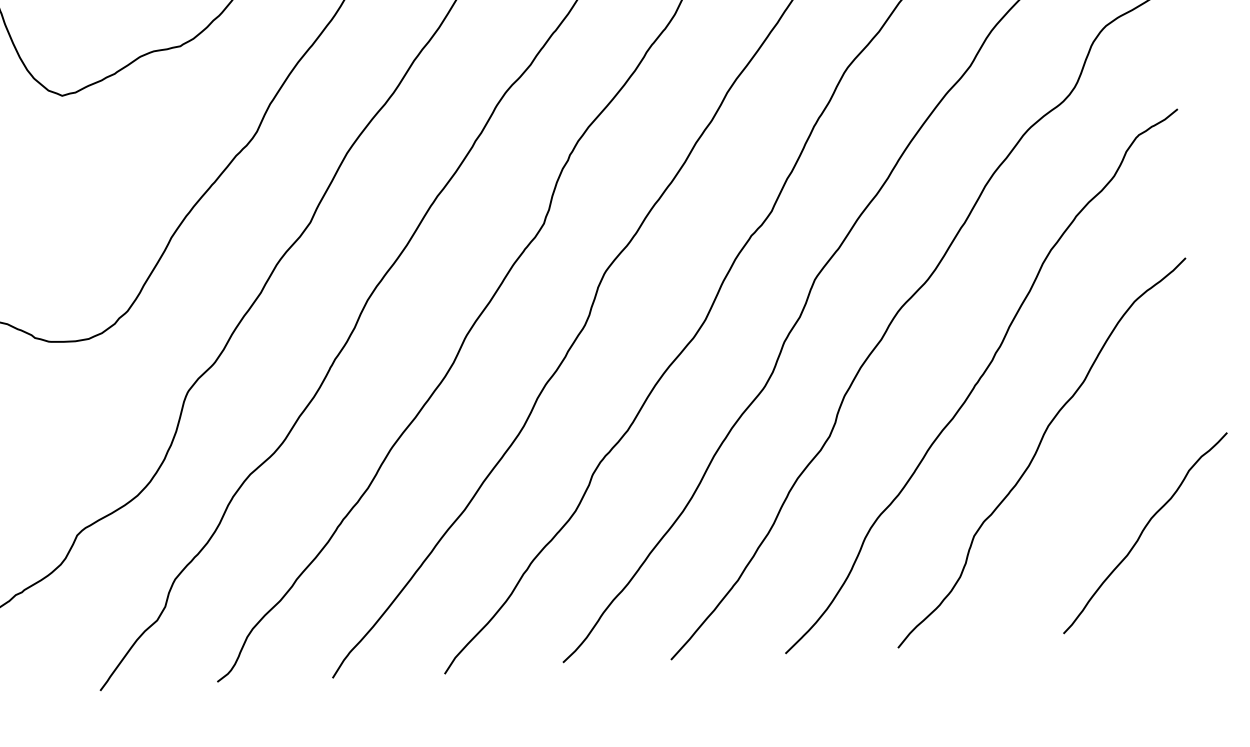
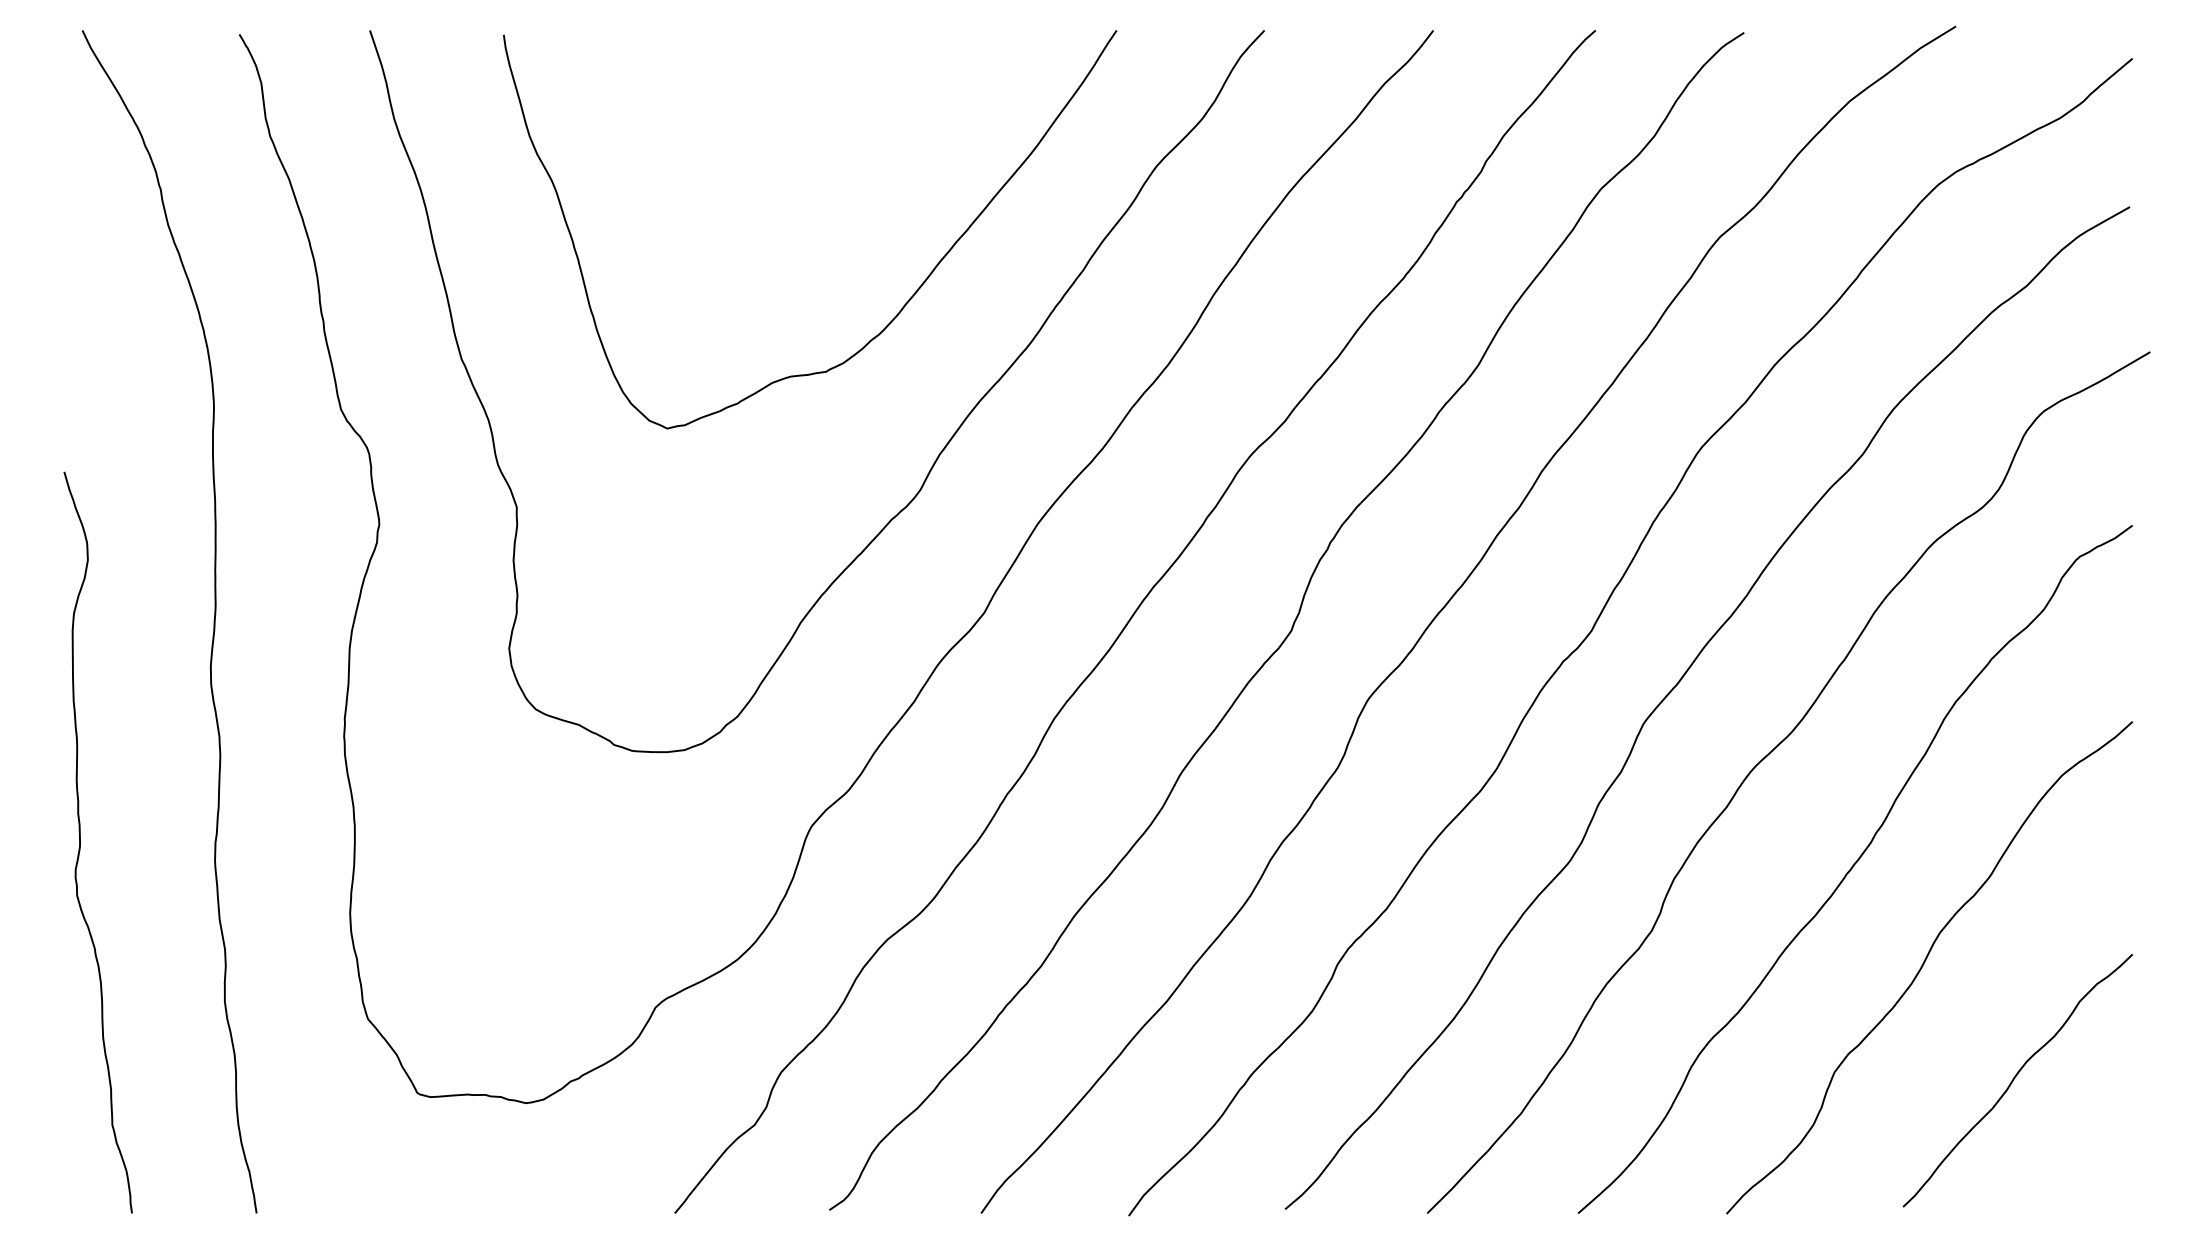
curve: (1143, 531) -> (2015, 1078), moved

